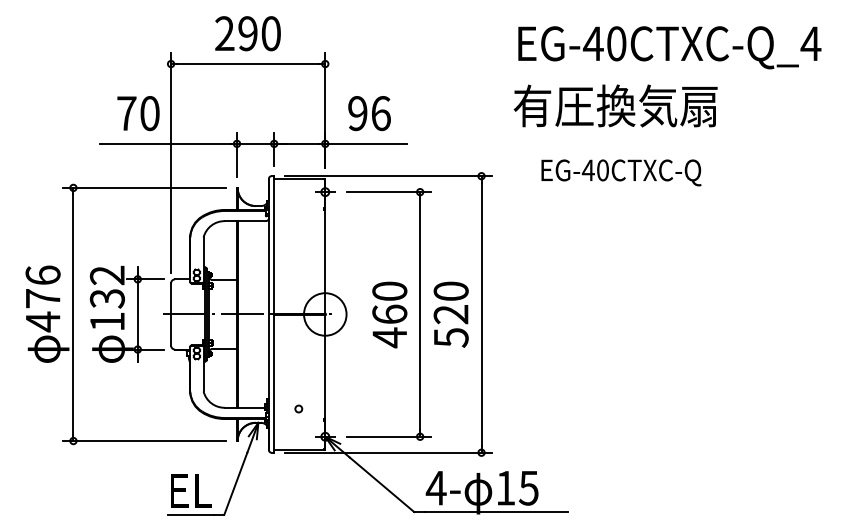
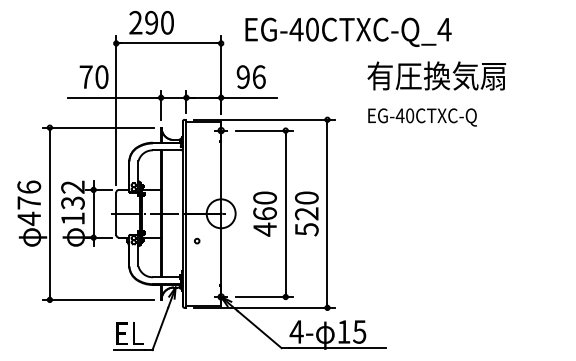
text: (247, 33) -> (151, 22), moved
text: (669, 46) -> (348, 31), moved
text: (615, 105) -> (436, 75), moved
circle: (299, 408) -> (197, 240), moved

